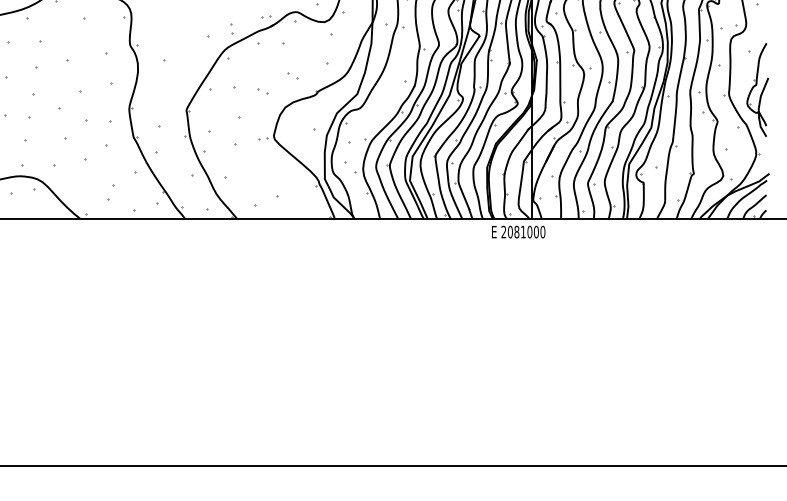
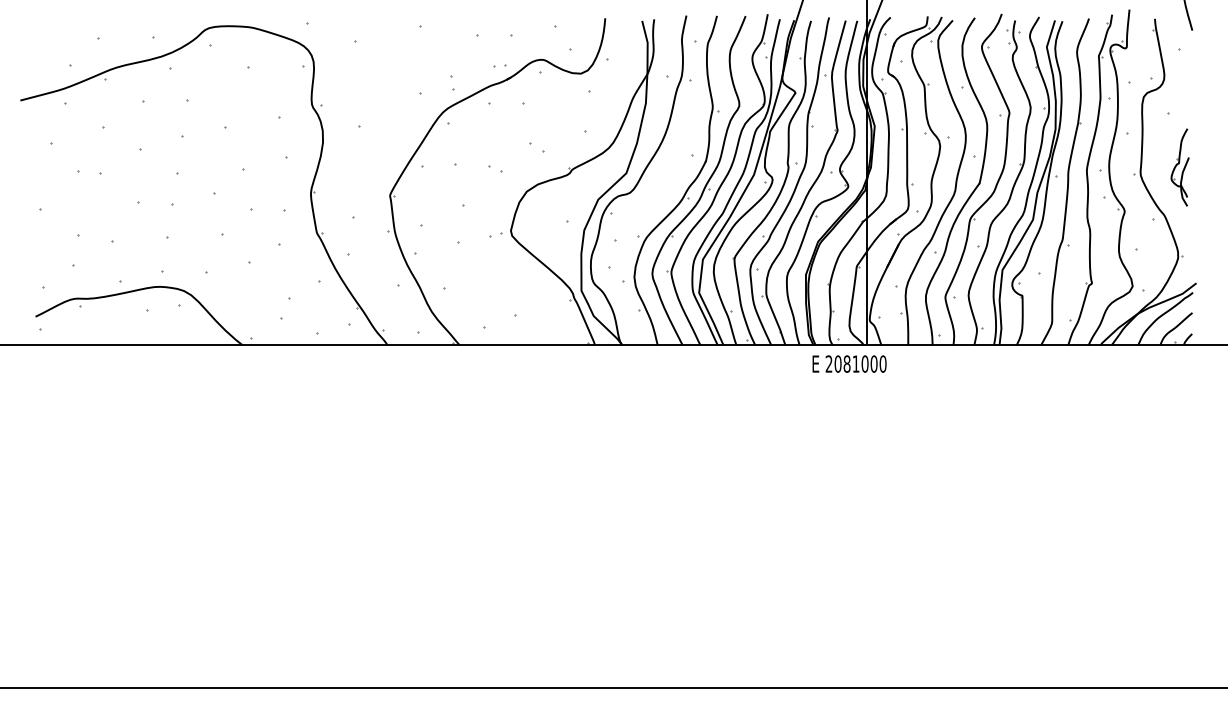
part: (757, 90) -> (1179, 167), size x0.6

